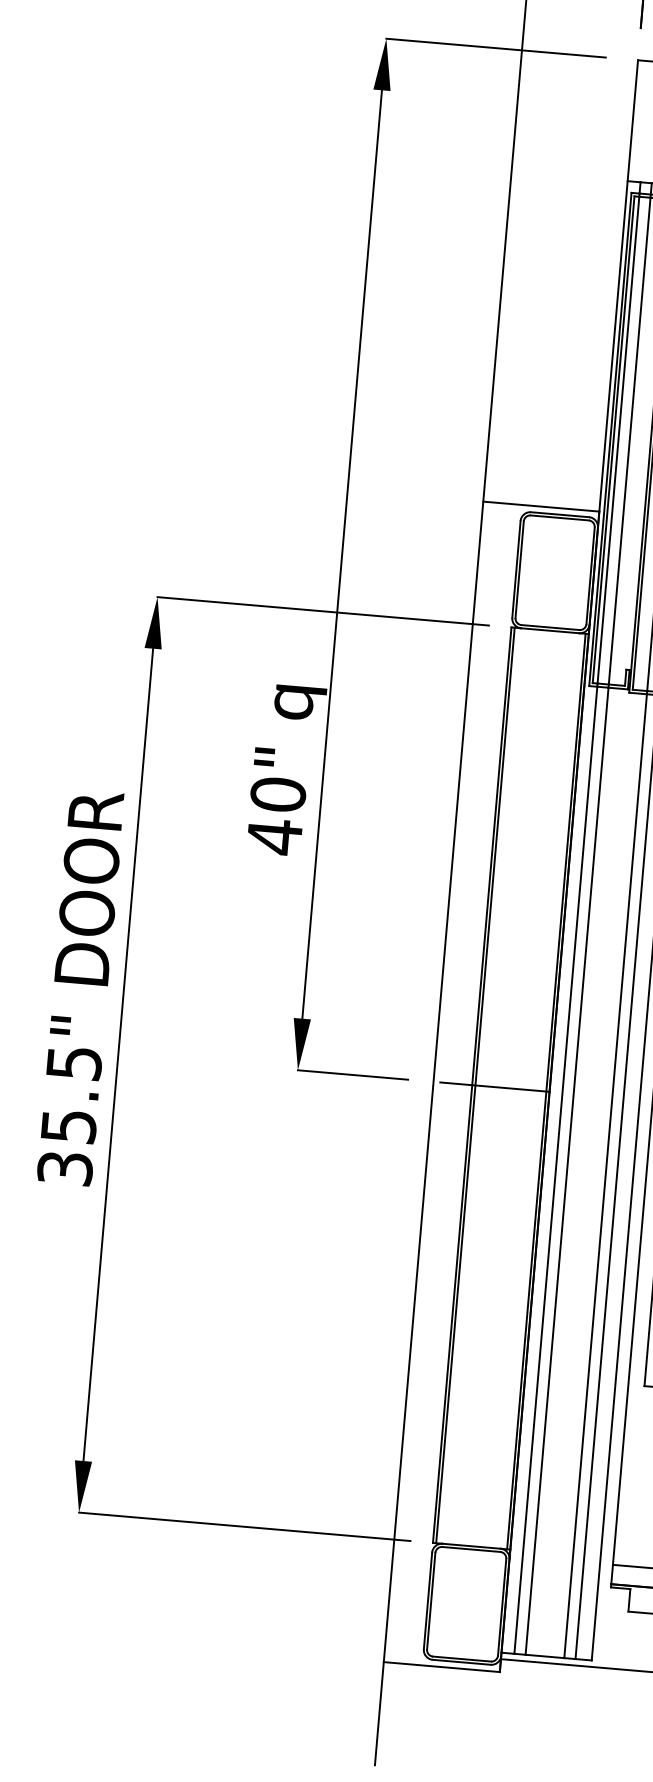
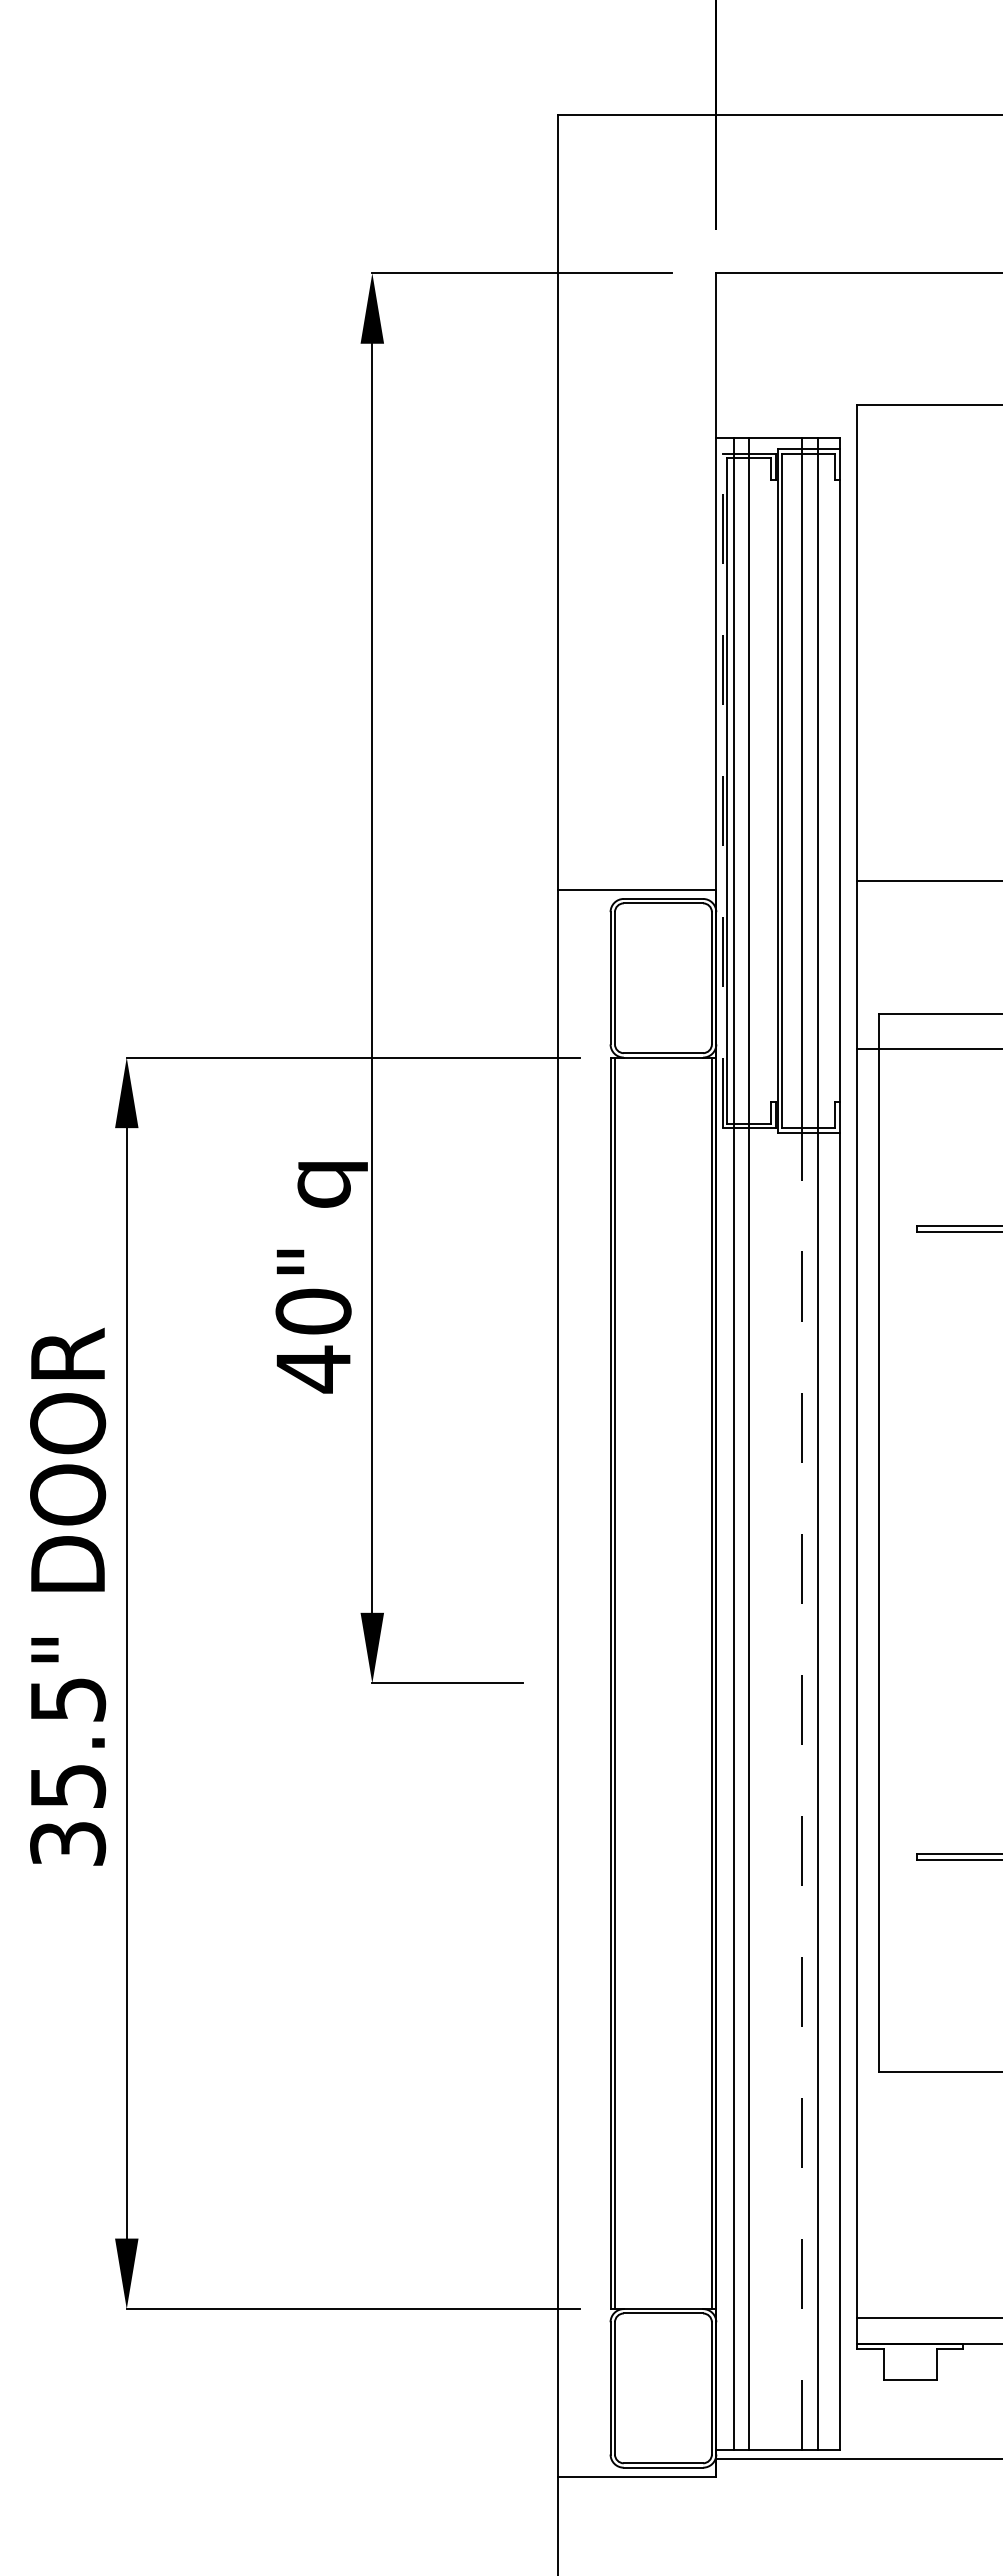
line: (610, 439) -> (722, 790), solid -> dashed
line: (494, 1087) -> (641, 1683), removed
line: (605, 1176) -> (802, 1791), solid -> dashed

